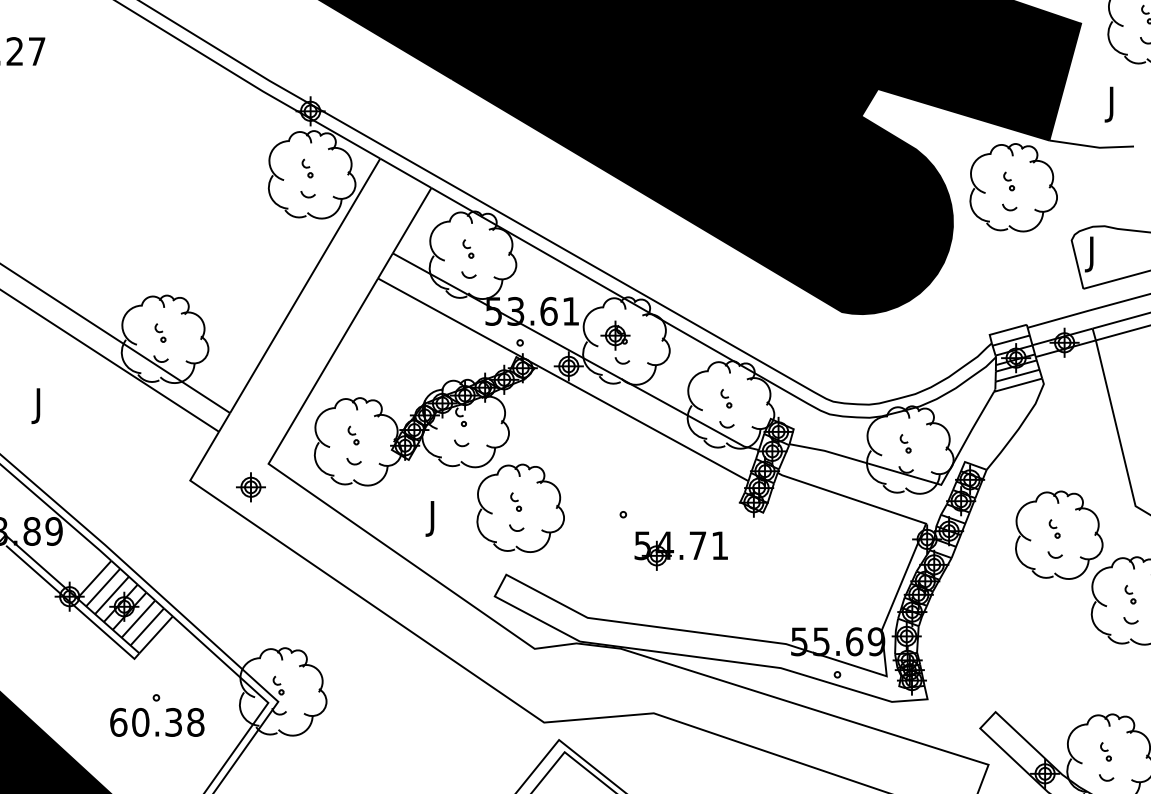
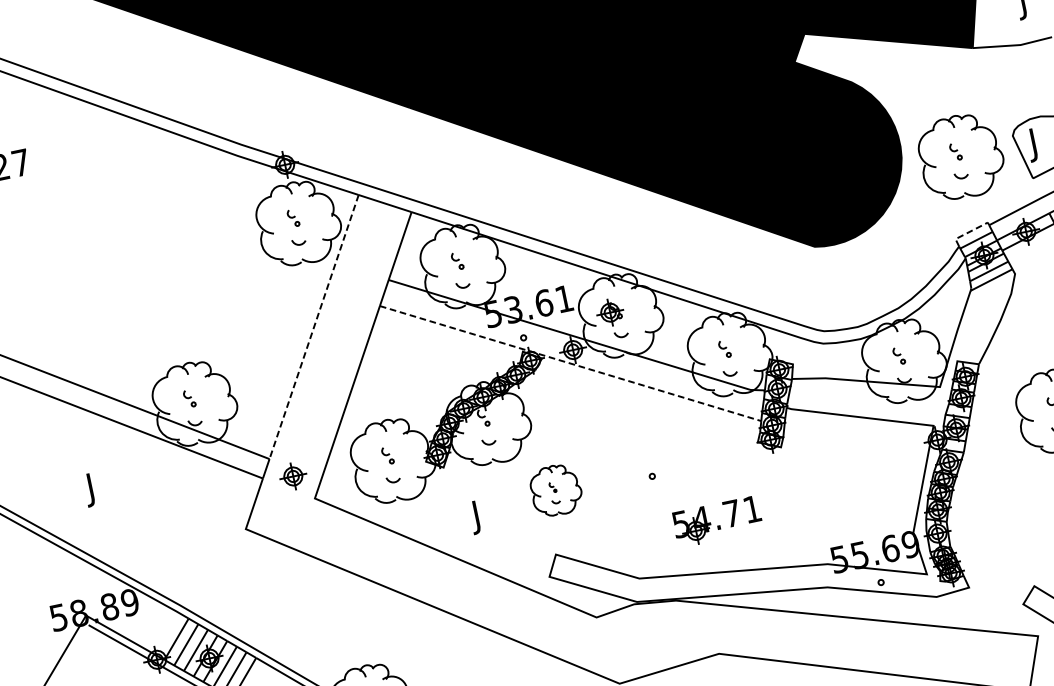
part: (1013, 187) -> (961, 156), moved
line: (305, 285) -> (314, 326), solid -> dashed
line: (1004, 331) -> (968, 233), solid -> dashed
line: (563, 380) -> (570, 364), solid -> dashed
part: (250, 487) -> (292, 476), moved
part: (520, 507) -> (555, 489), size x0.6
part: (680, 550) -> (716, 521), moved

